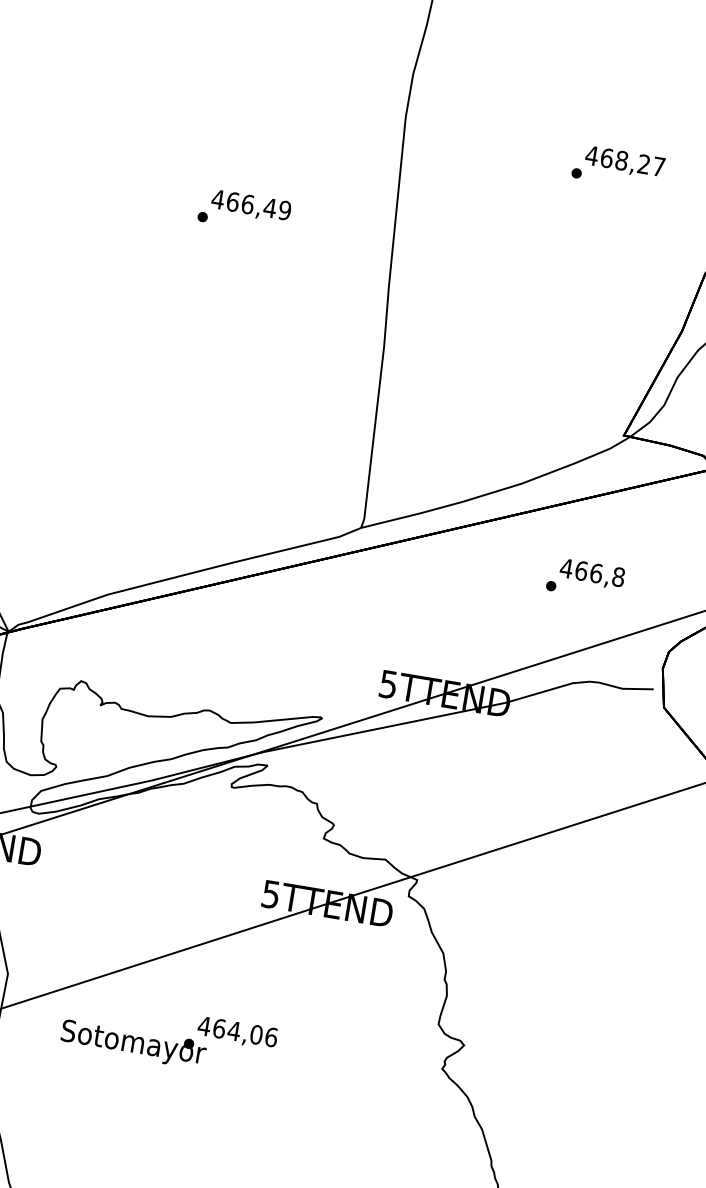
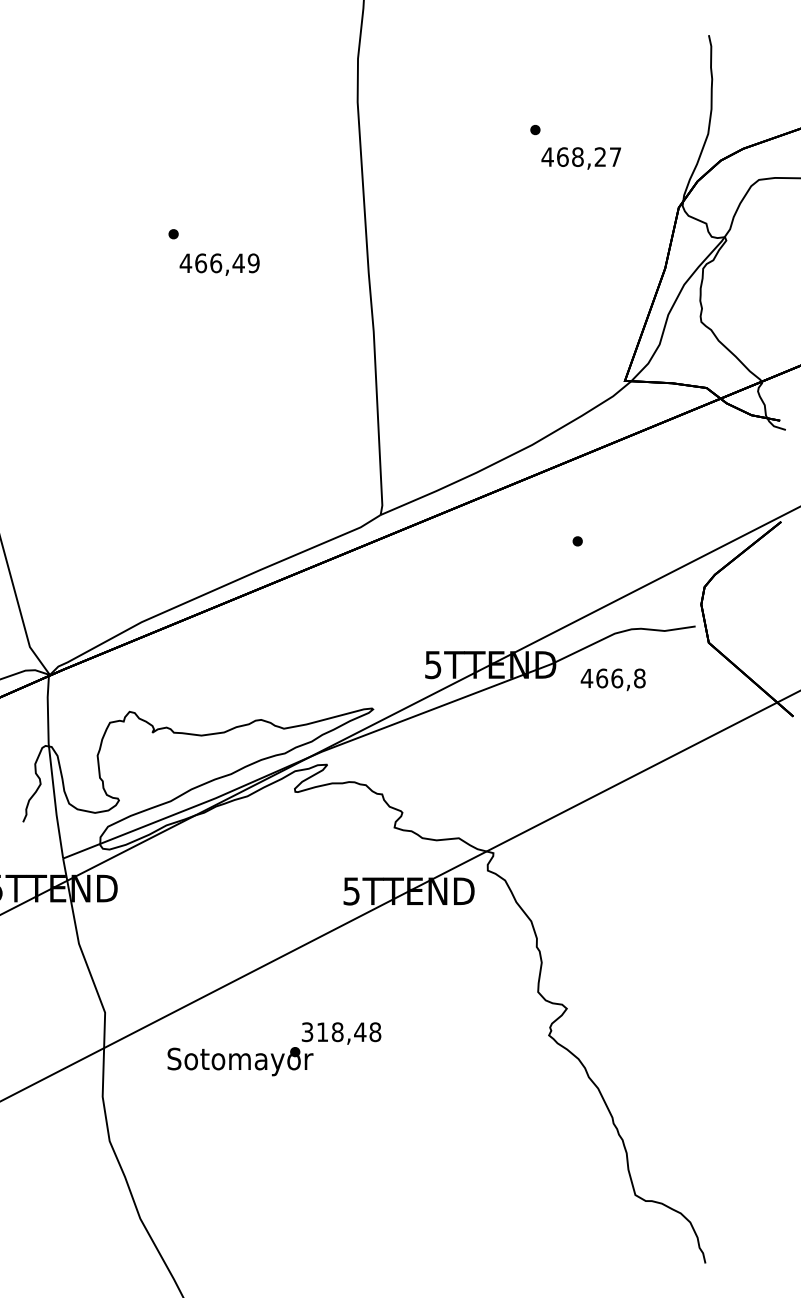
text: (625, 162) -> (581, 158), moved
text: (251, 206) -> (219, 264), moved
text: (591, 573) -> (612, 679), moved
text: (237, 1032) -> (341, 1032), 464,06 -> 318,48

